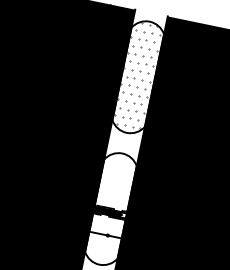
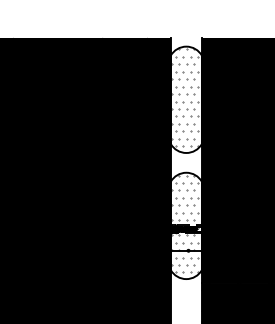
hatch: (111, 206) -> (186, 223), added

